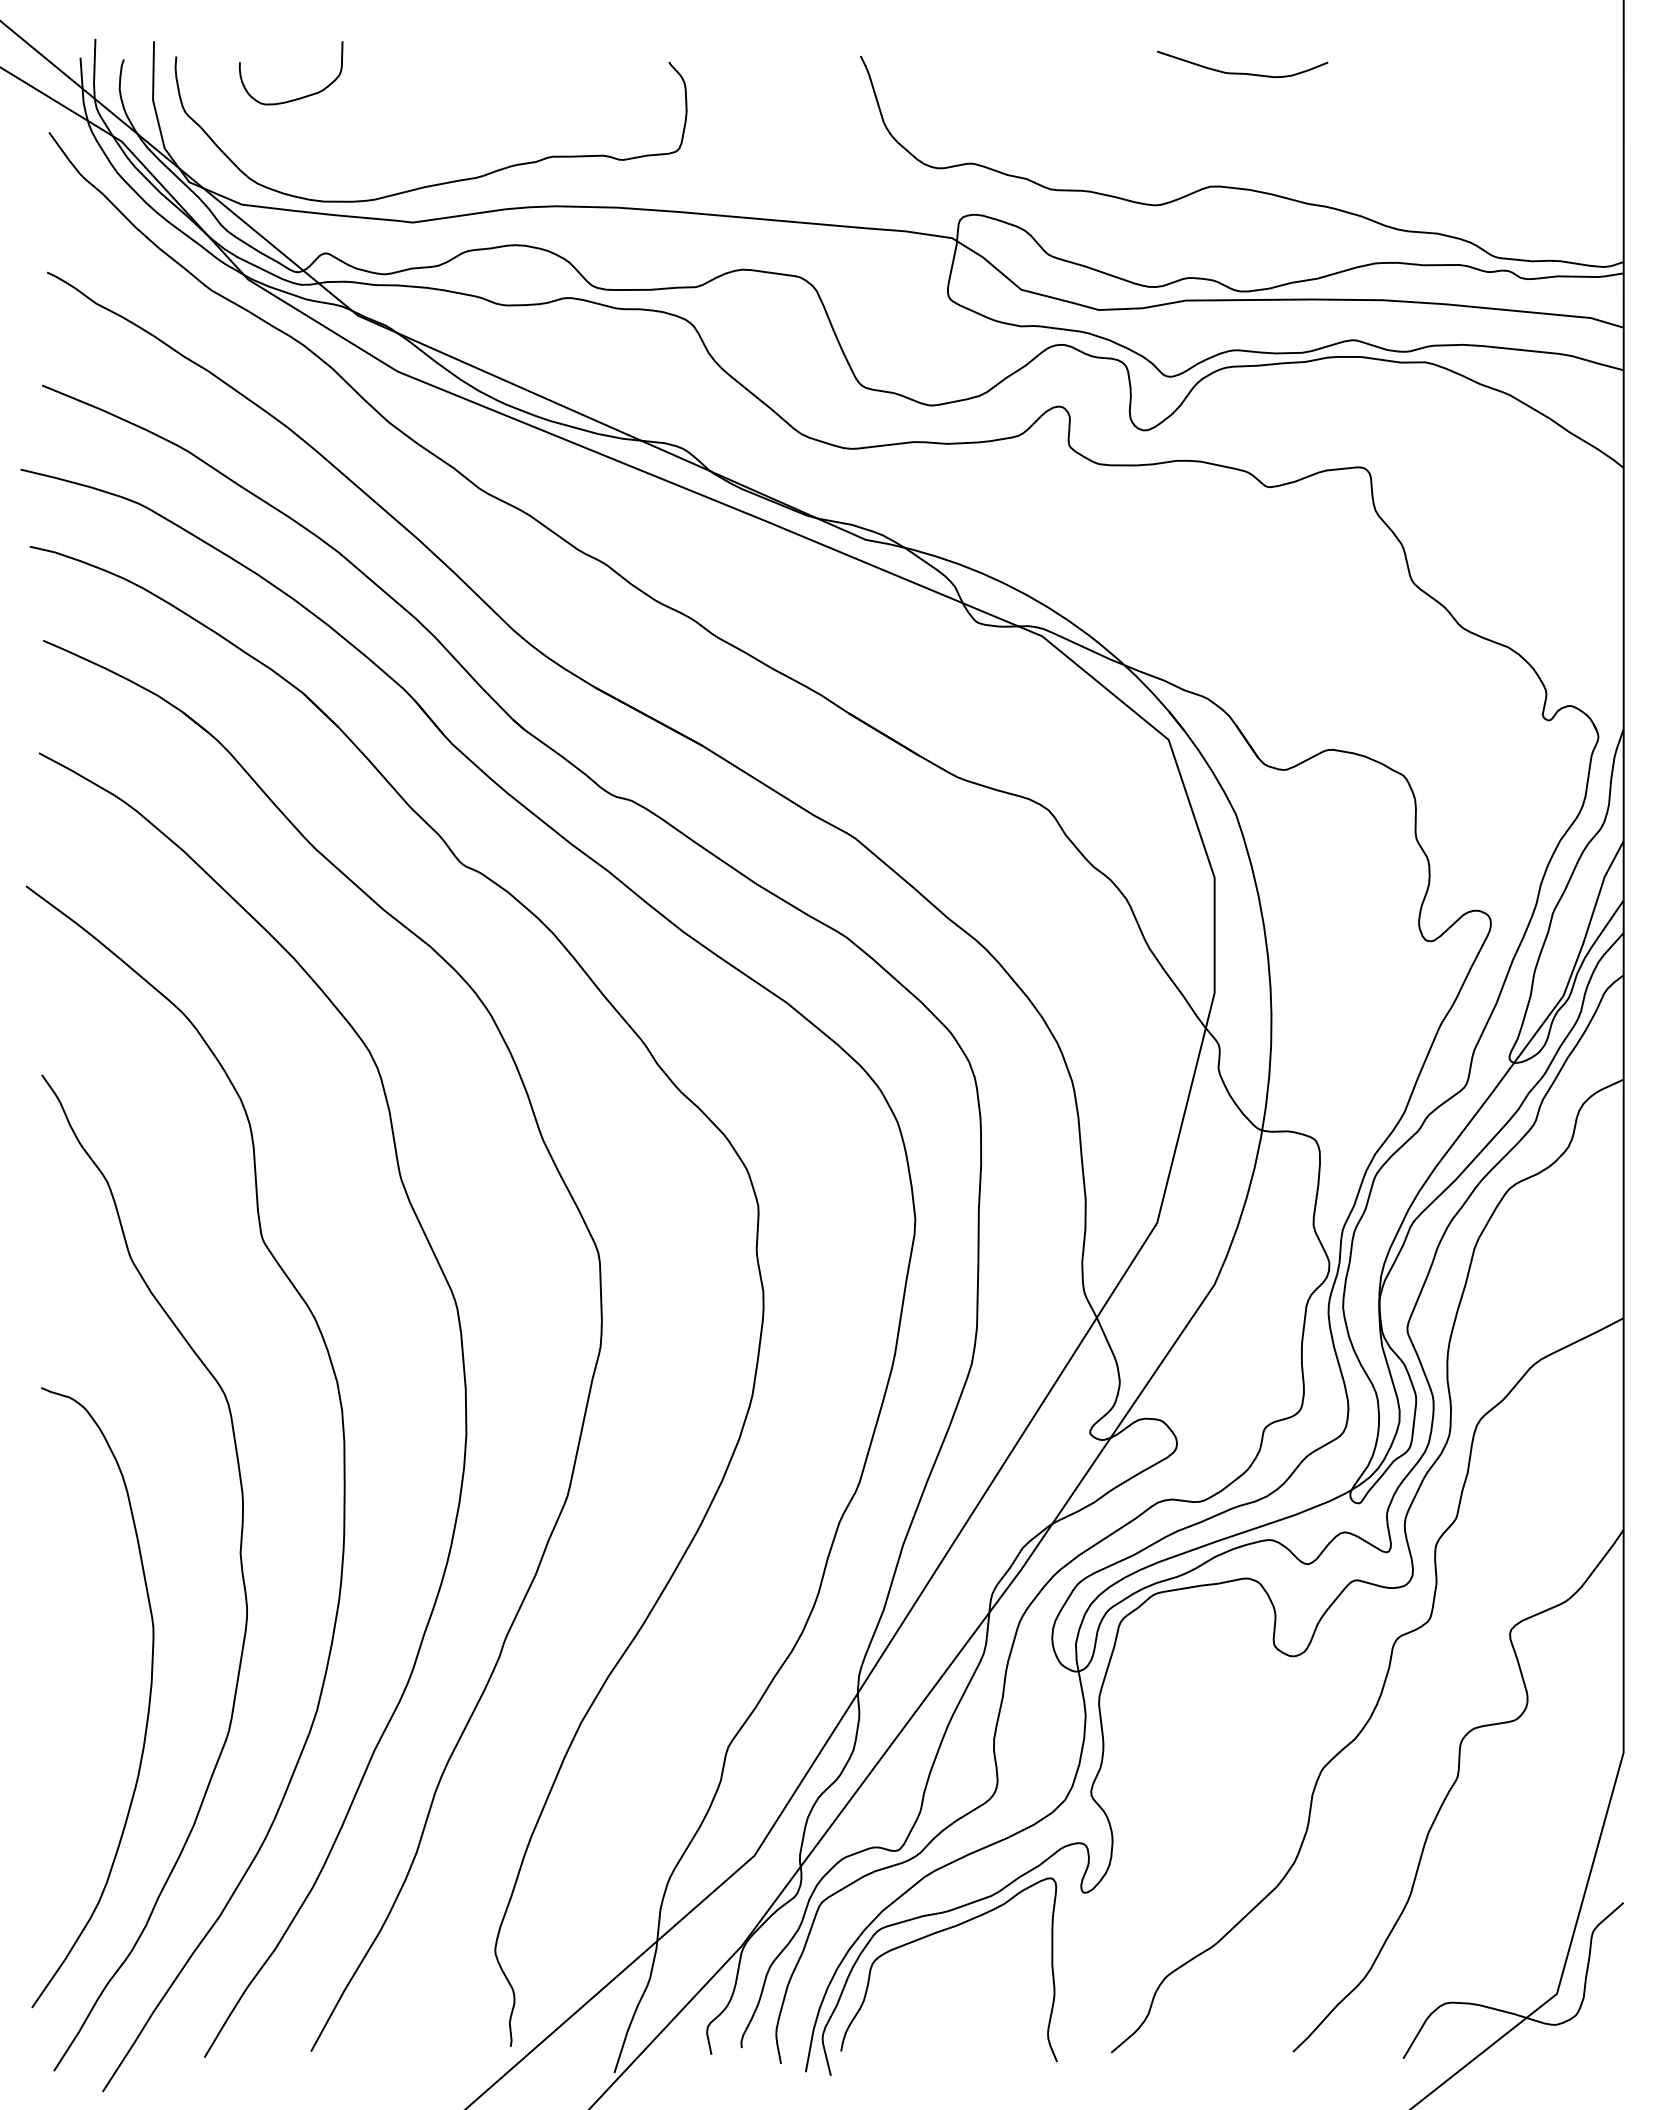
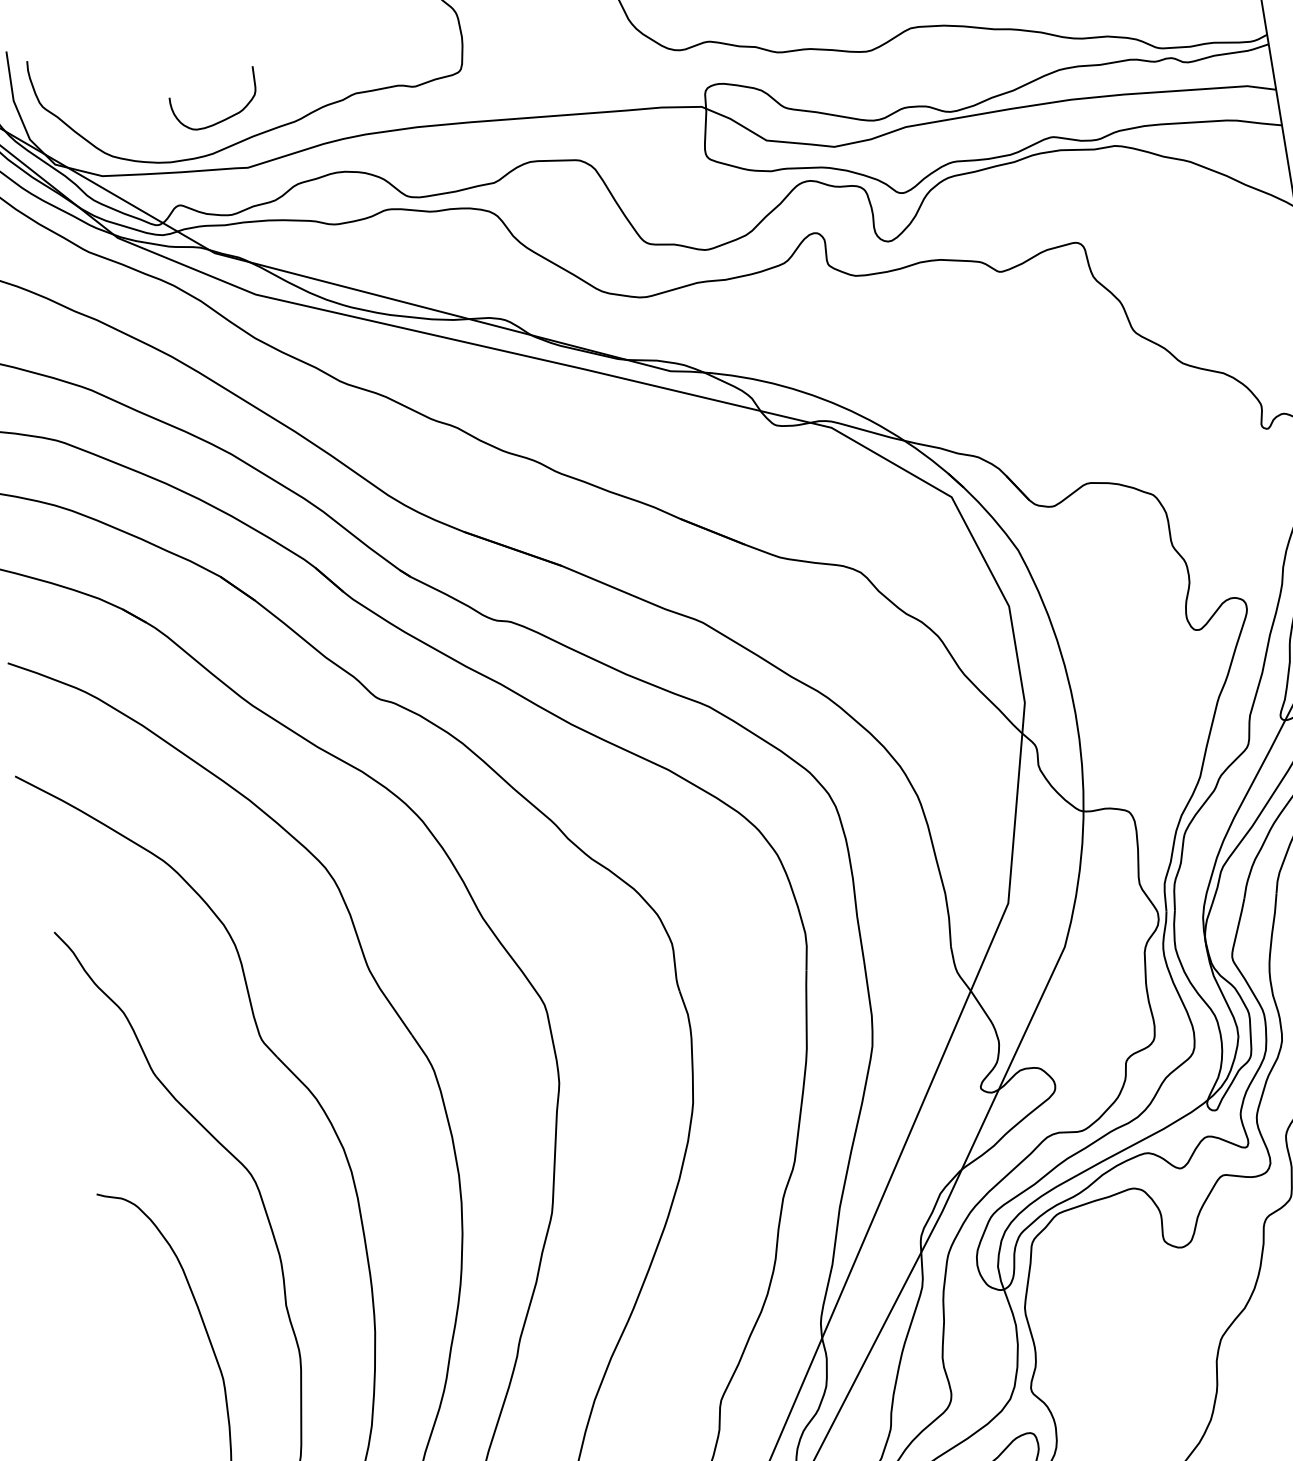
curve: (295, 98) -> (221, 120), moved

